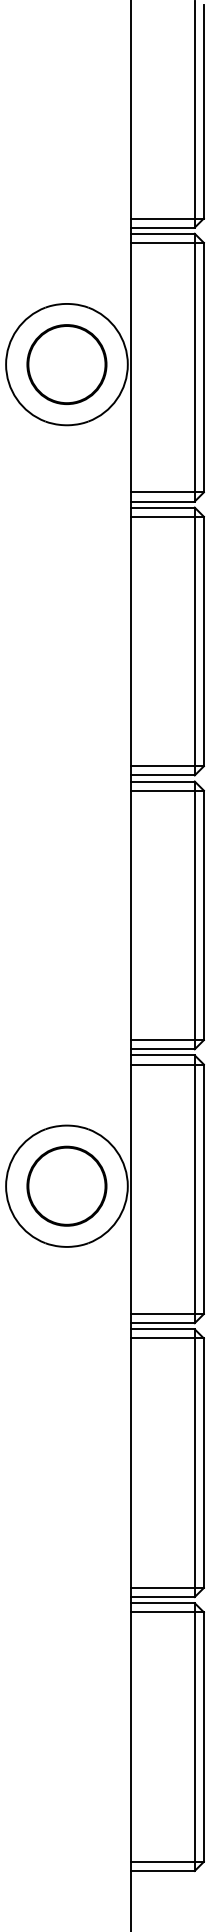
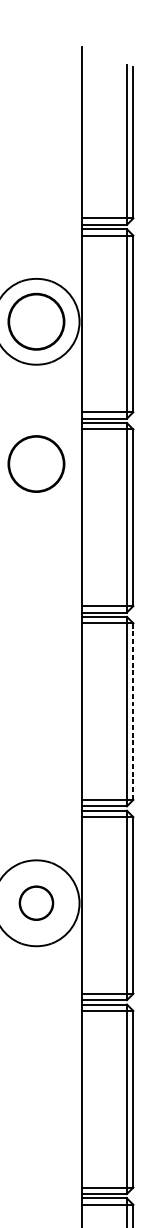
circle: (66, 565) -> (36, 463), added
line: (203, 915) -> (133, 711), solid -> dashed
circle: (66, 1185) -> (36, 902), size x0.6

